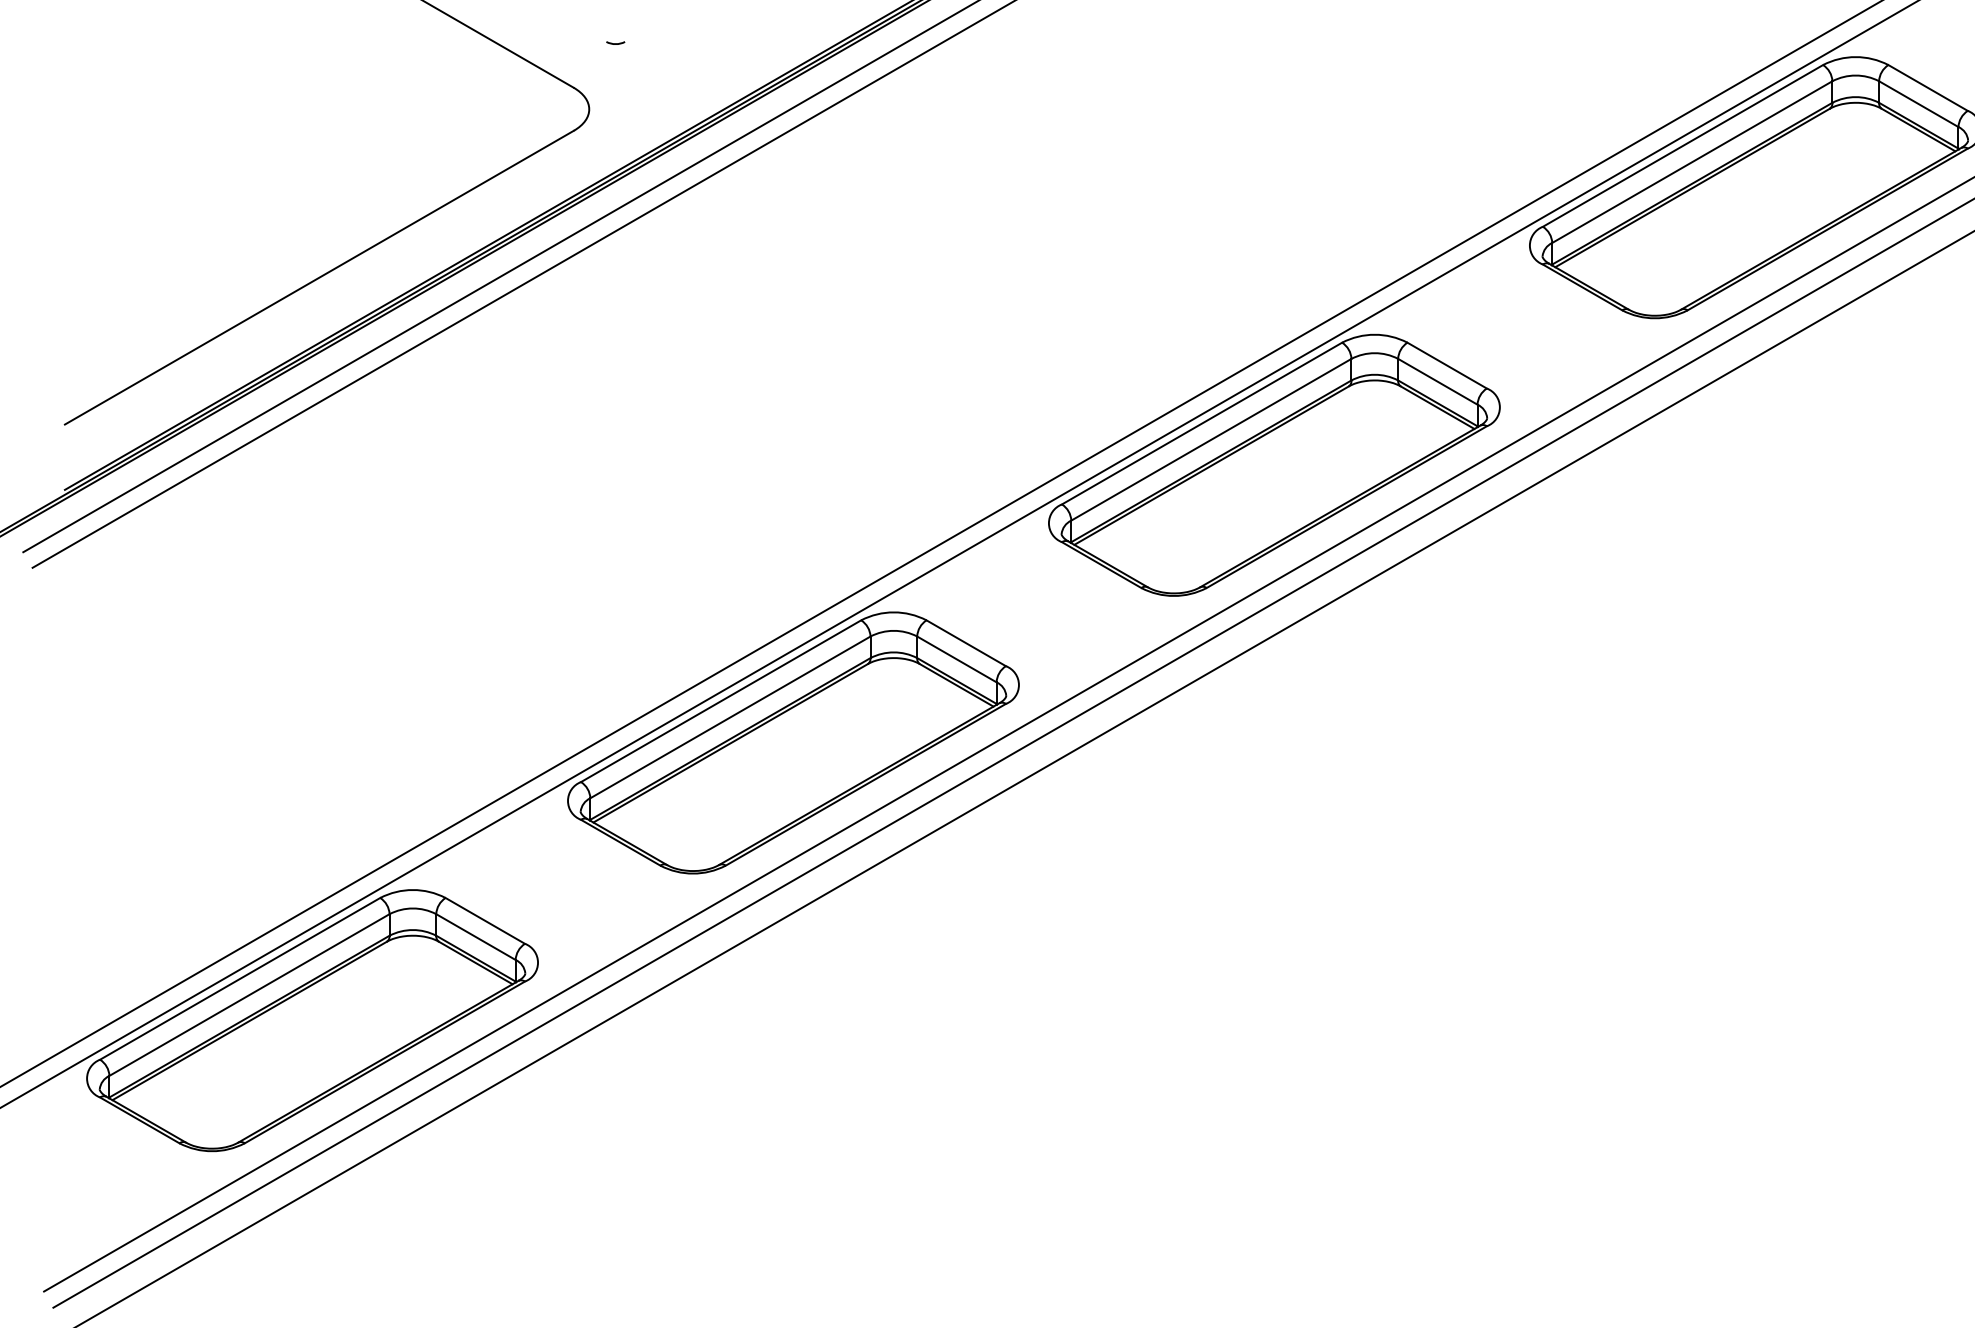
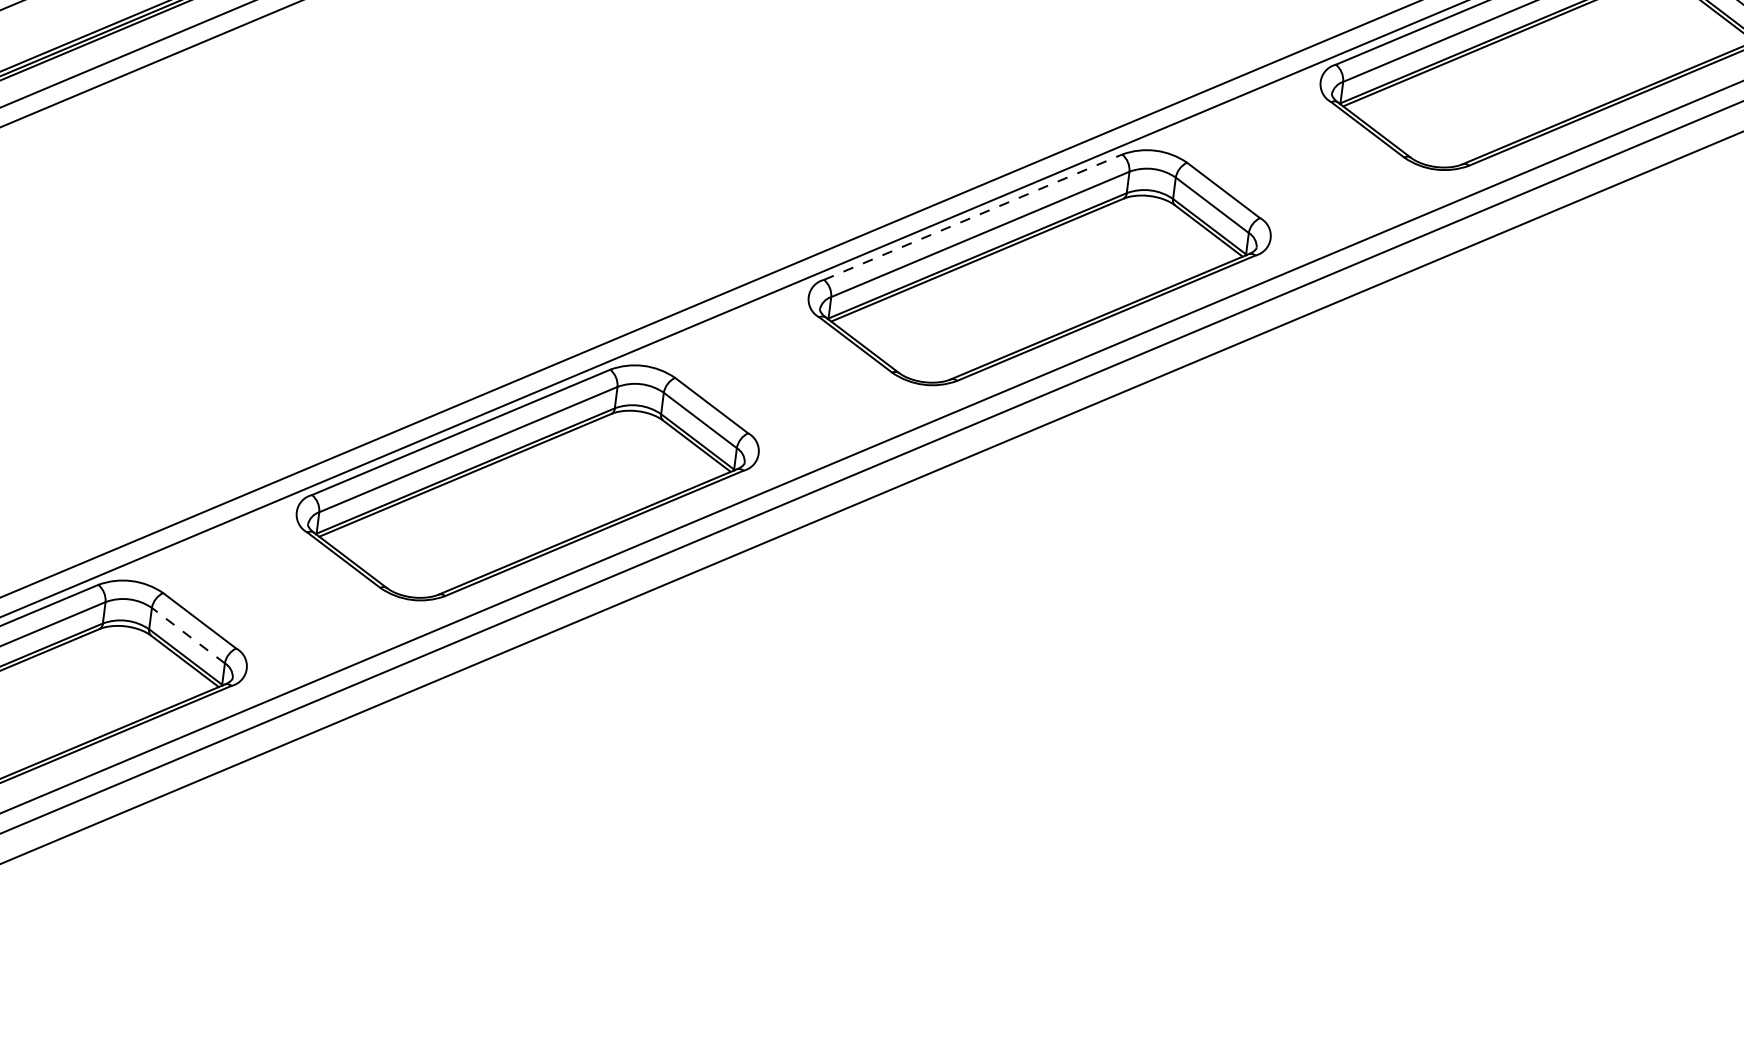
line: (1202, 423) -> (973, 217), solid -> dashed
line: (475, 937) -> (187, 636), solid -> dashed

